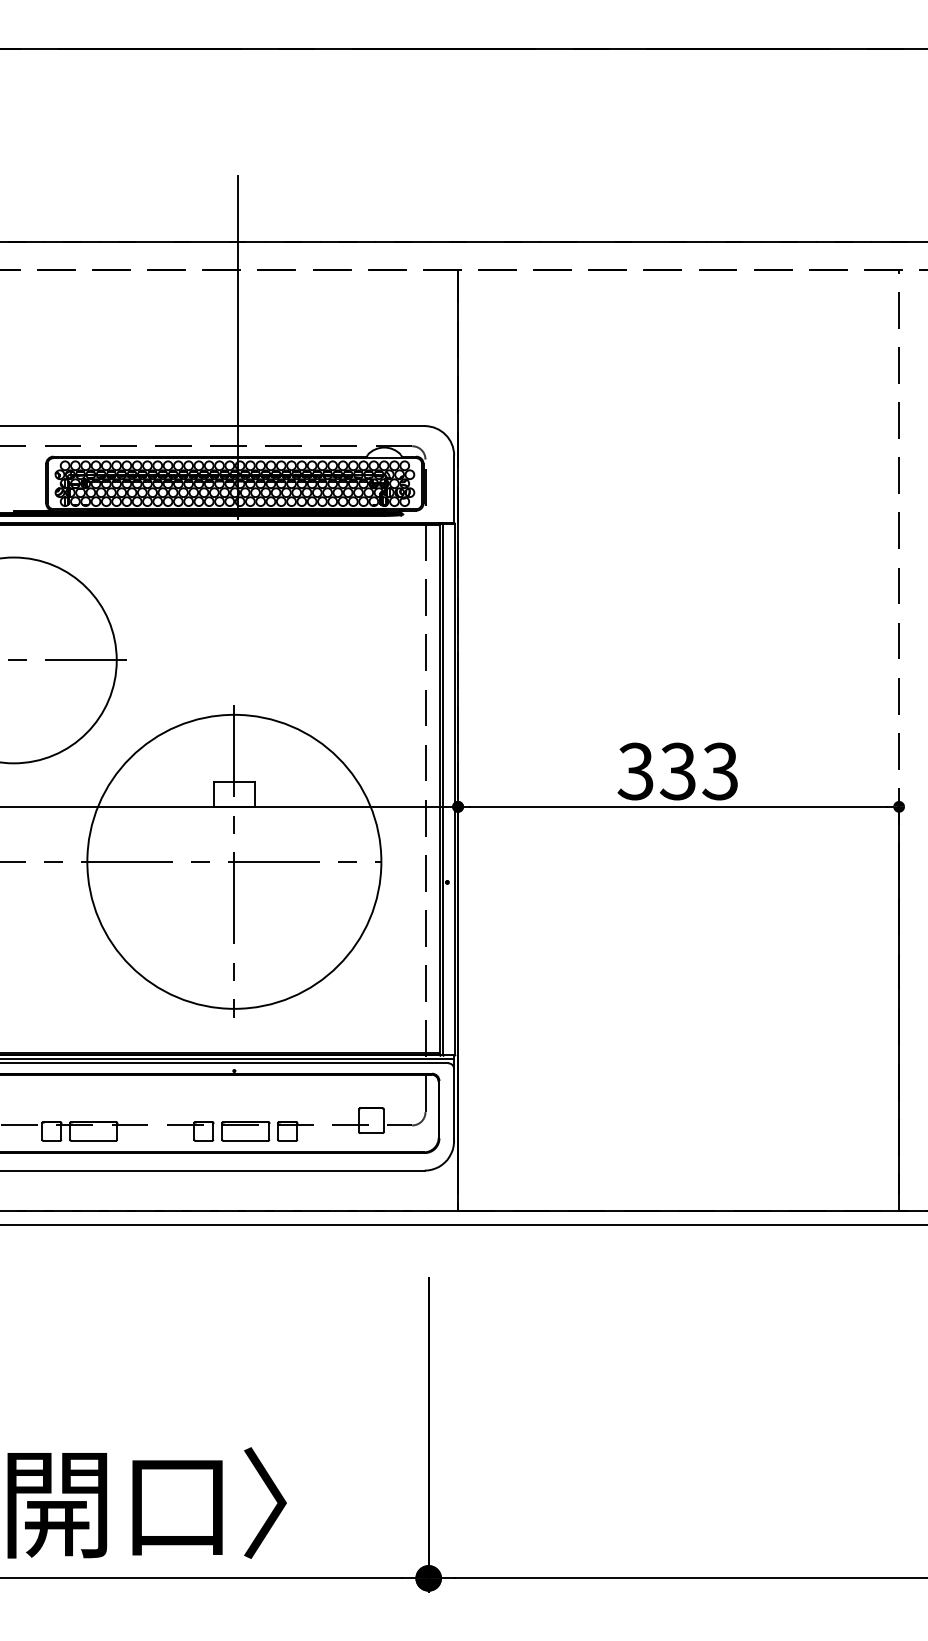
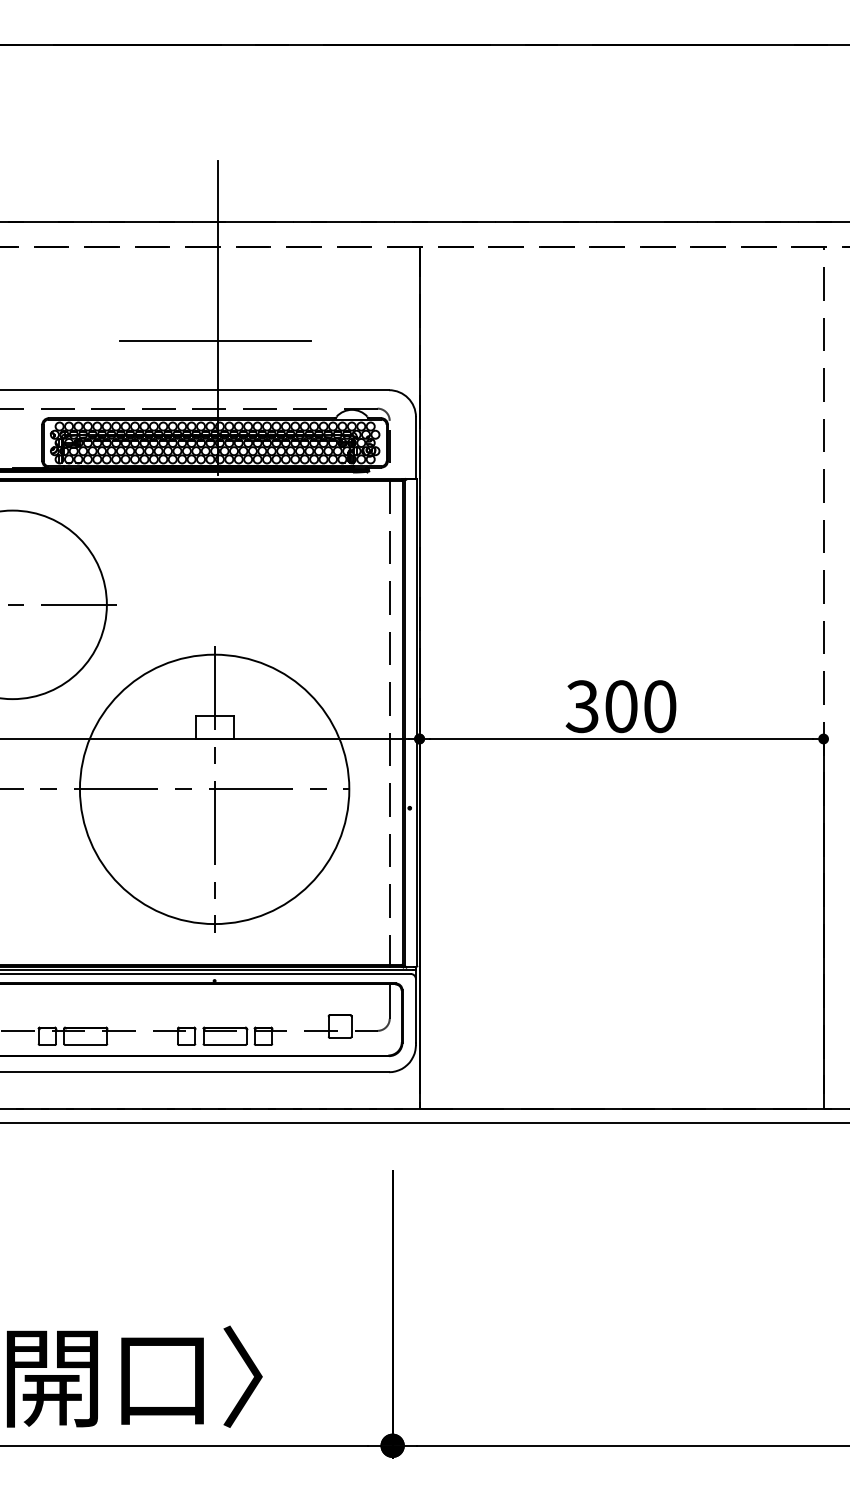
line: (235, 372) -> (215, 341), added
text: (699, 771) -> (640, 706), 333 -> 300

